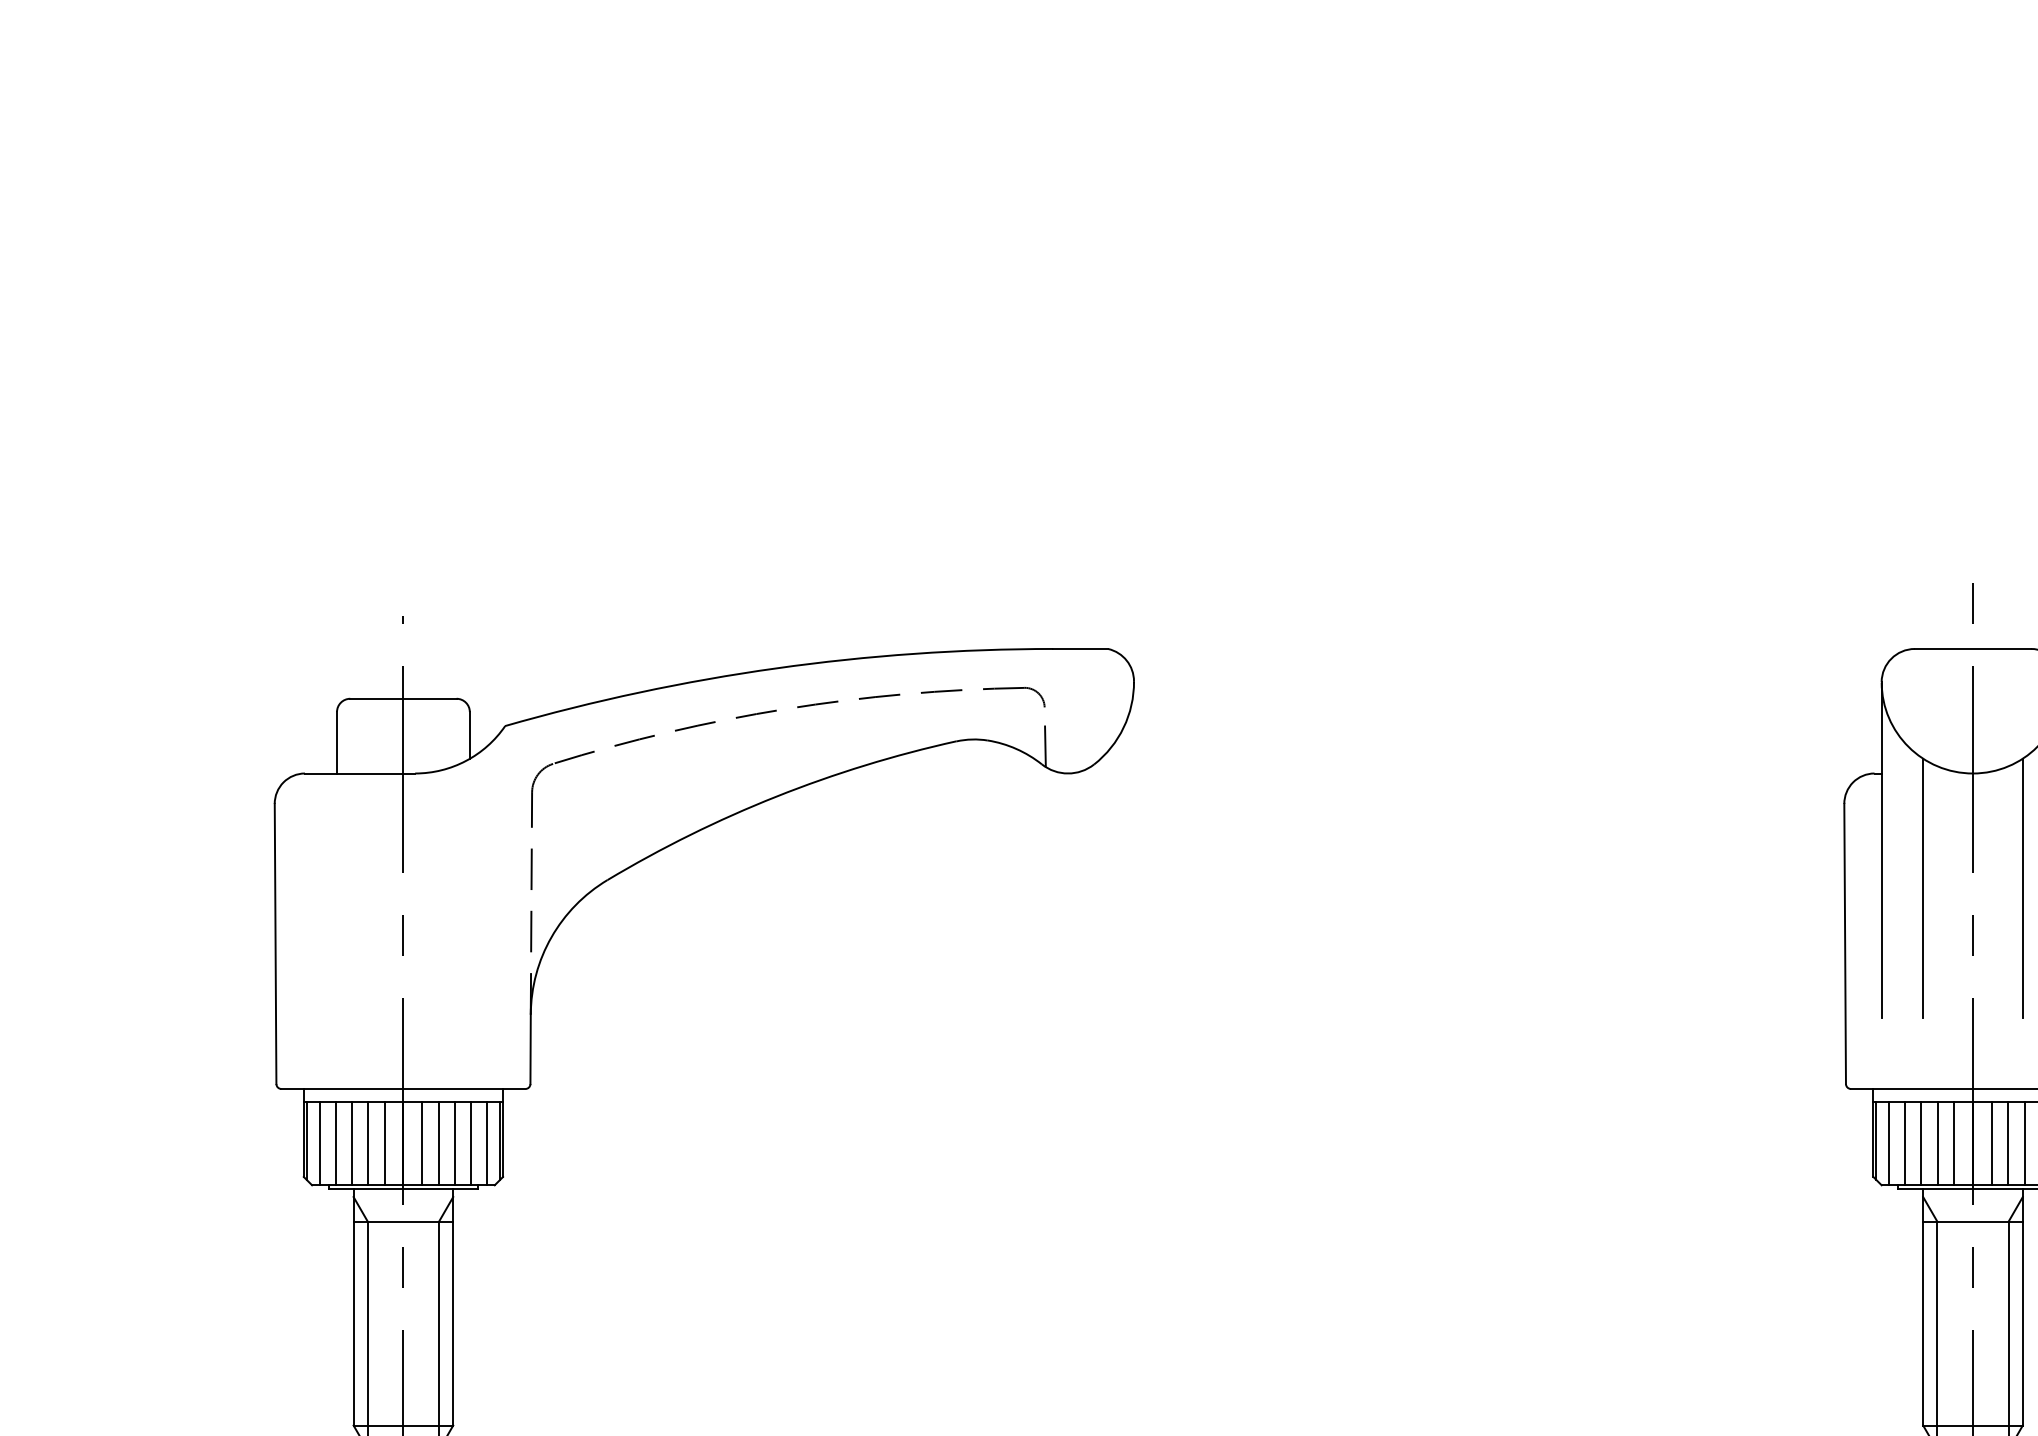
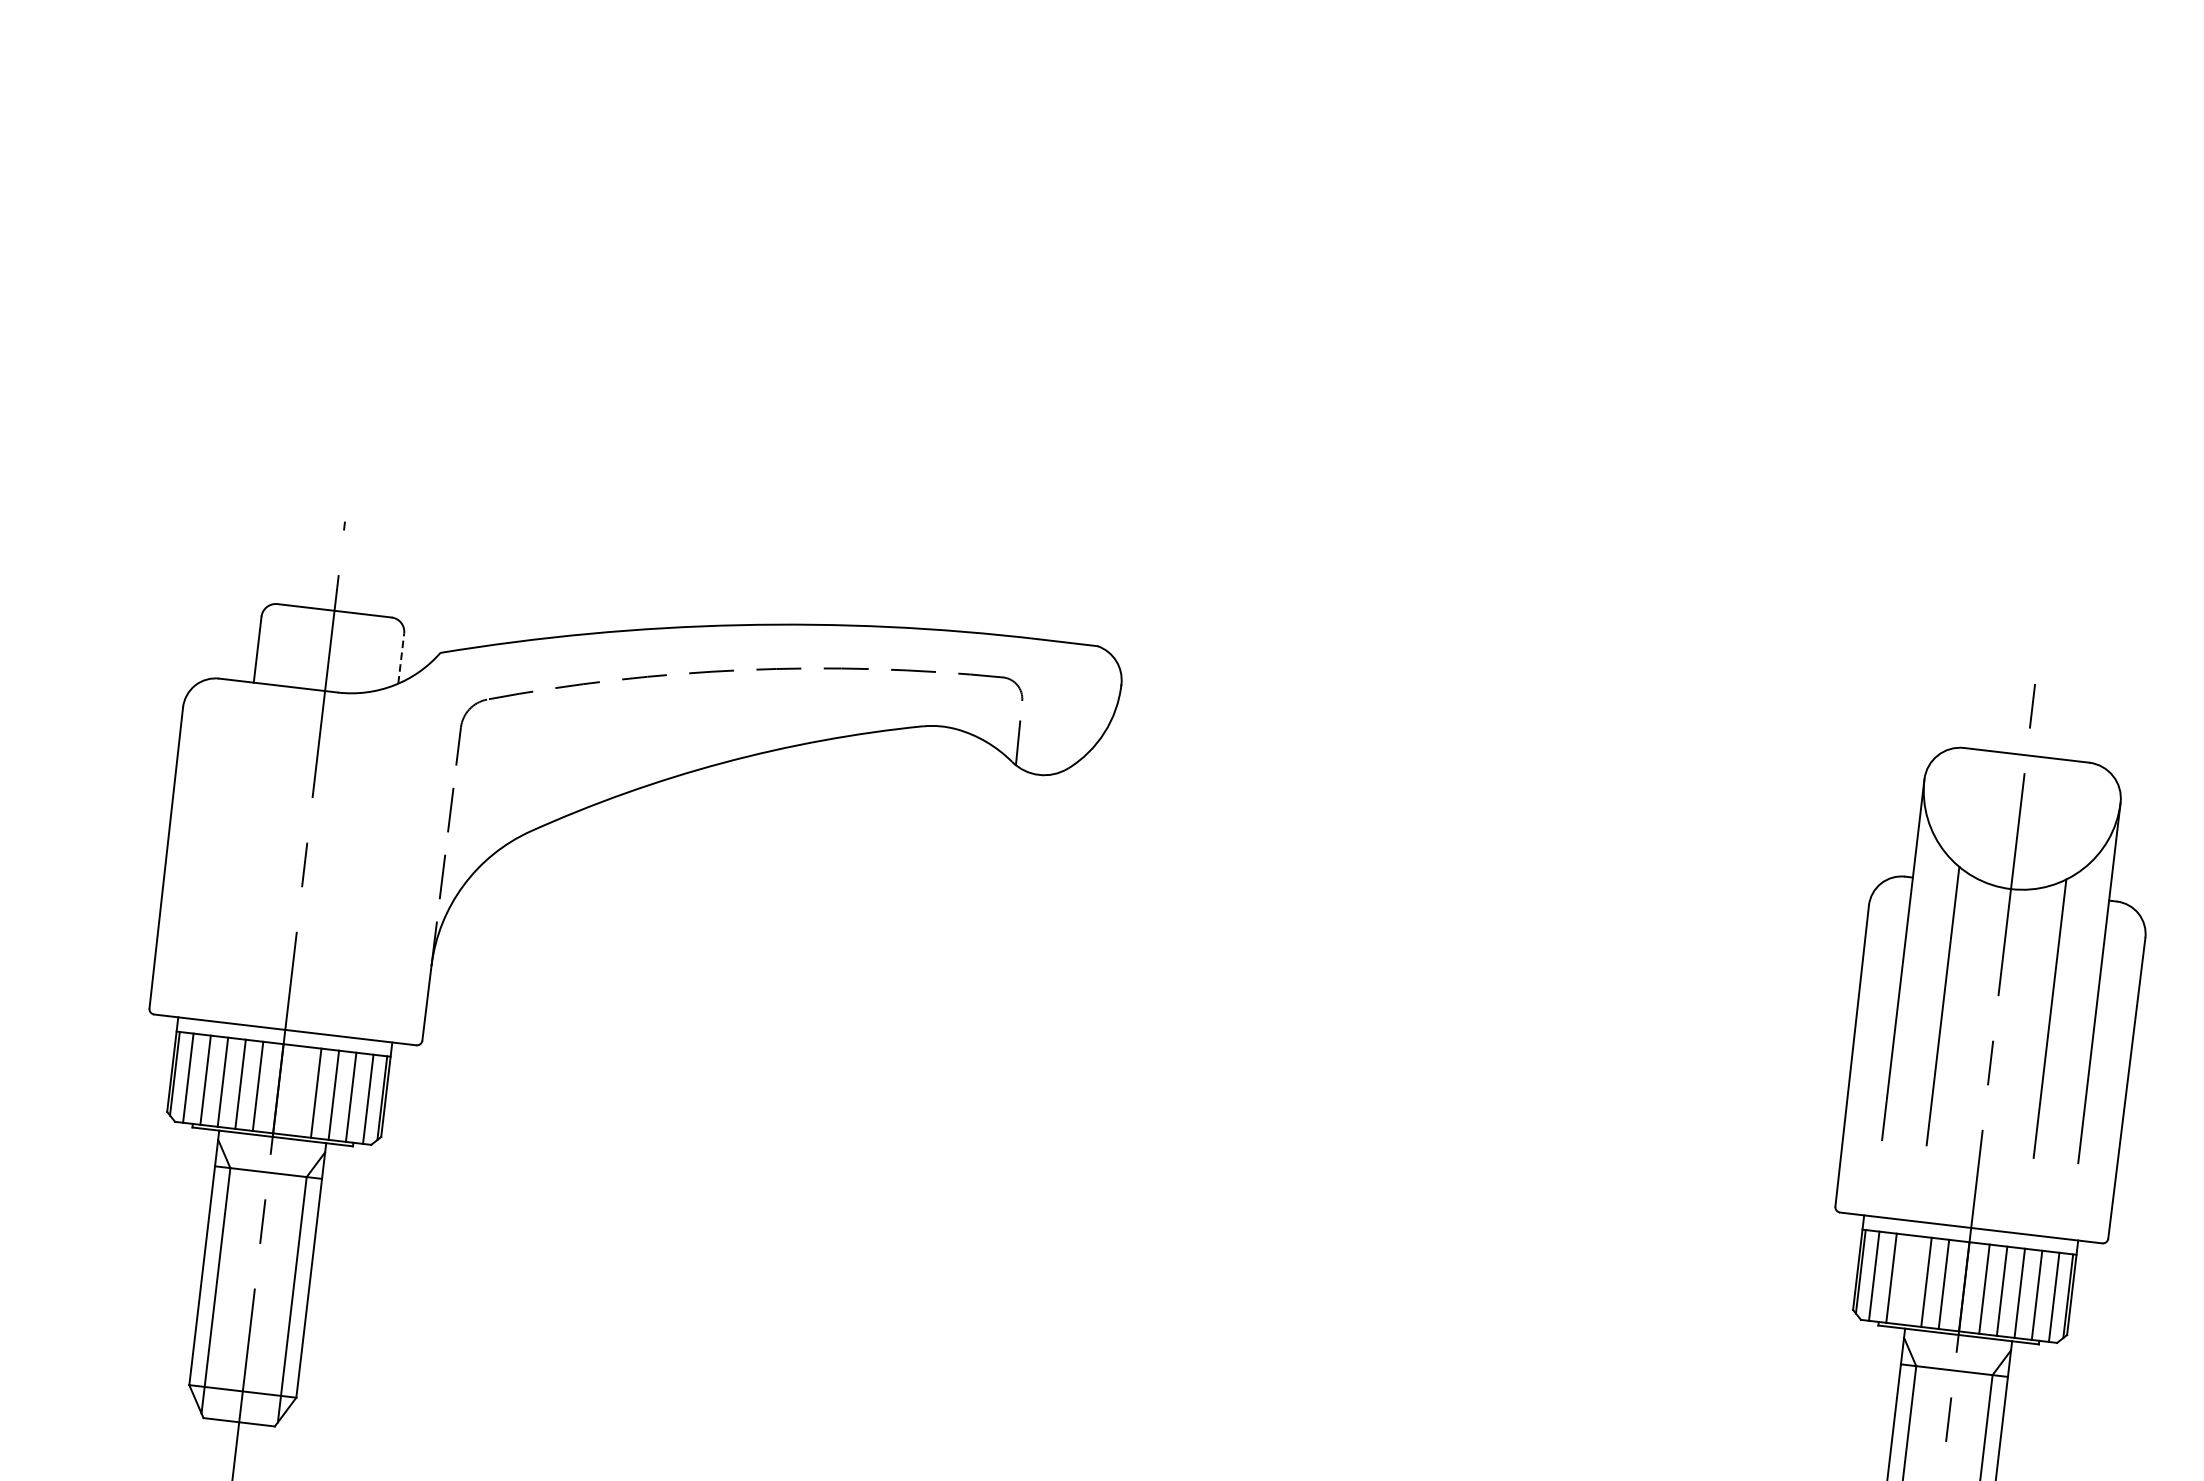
line: (469, 734) -> (401, 657), solid -> dashed
line: (422, 1143) -> (298, 1090), removed
line: (1921, 1143) -> (1909, 1280), removed

